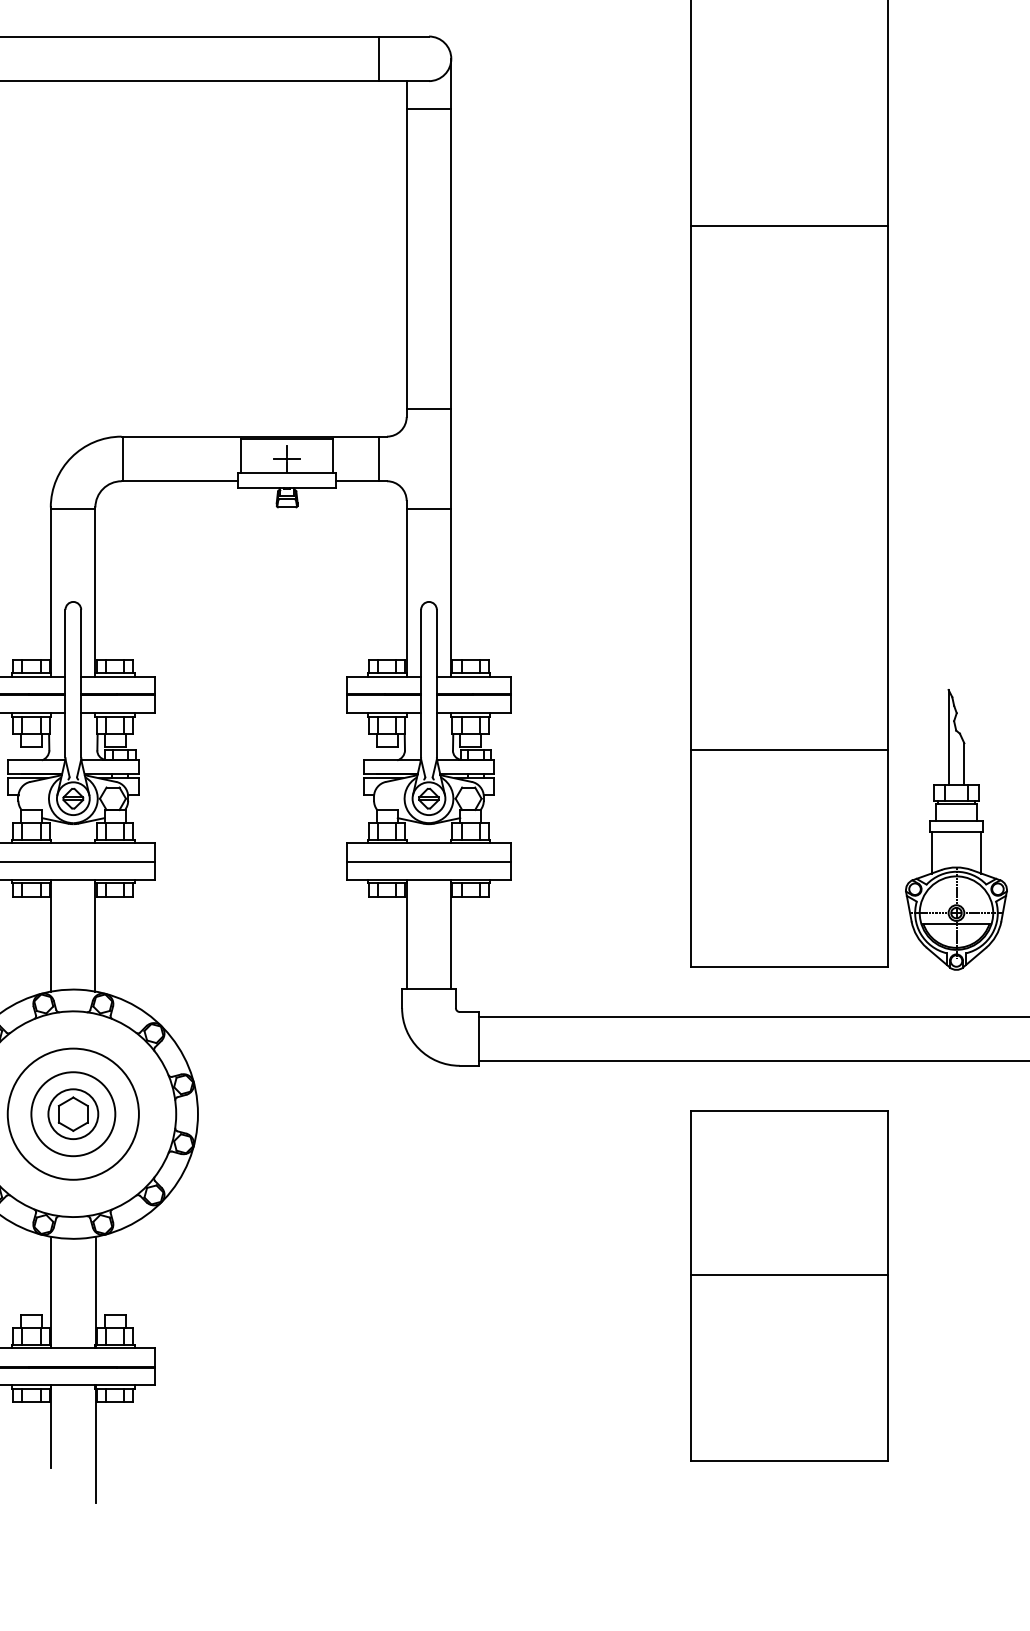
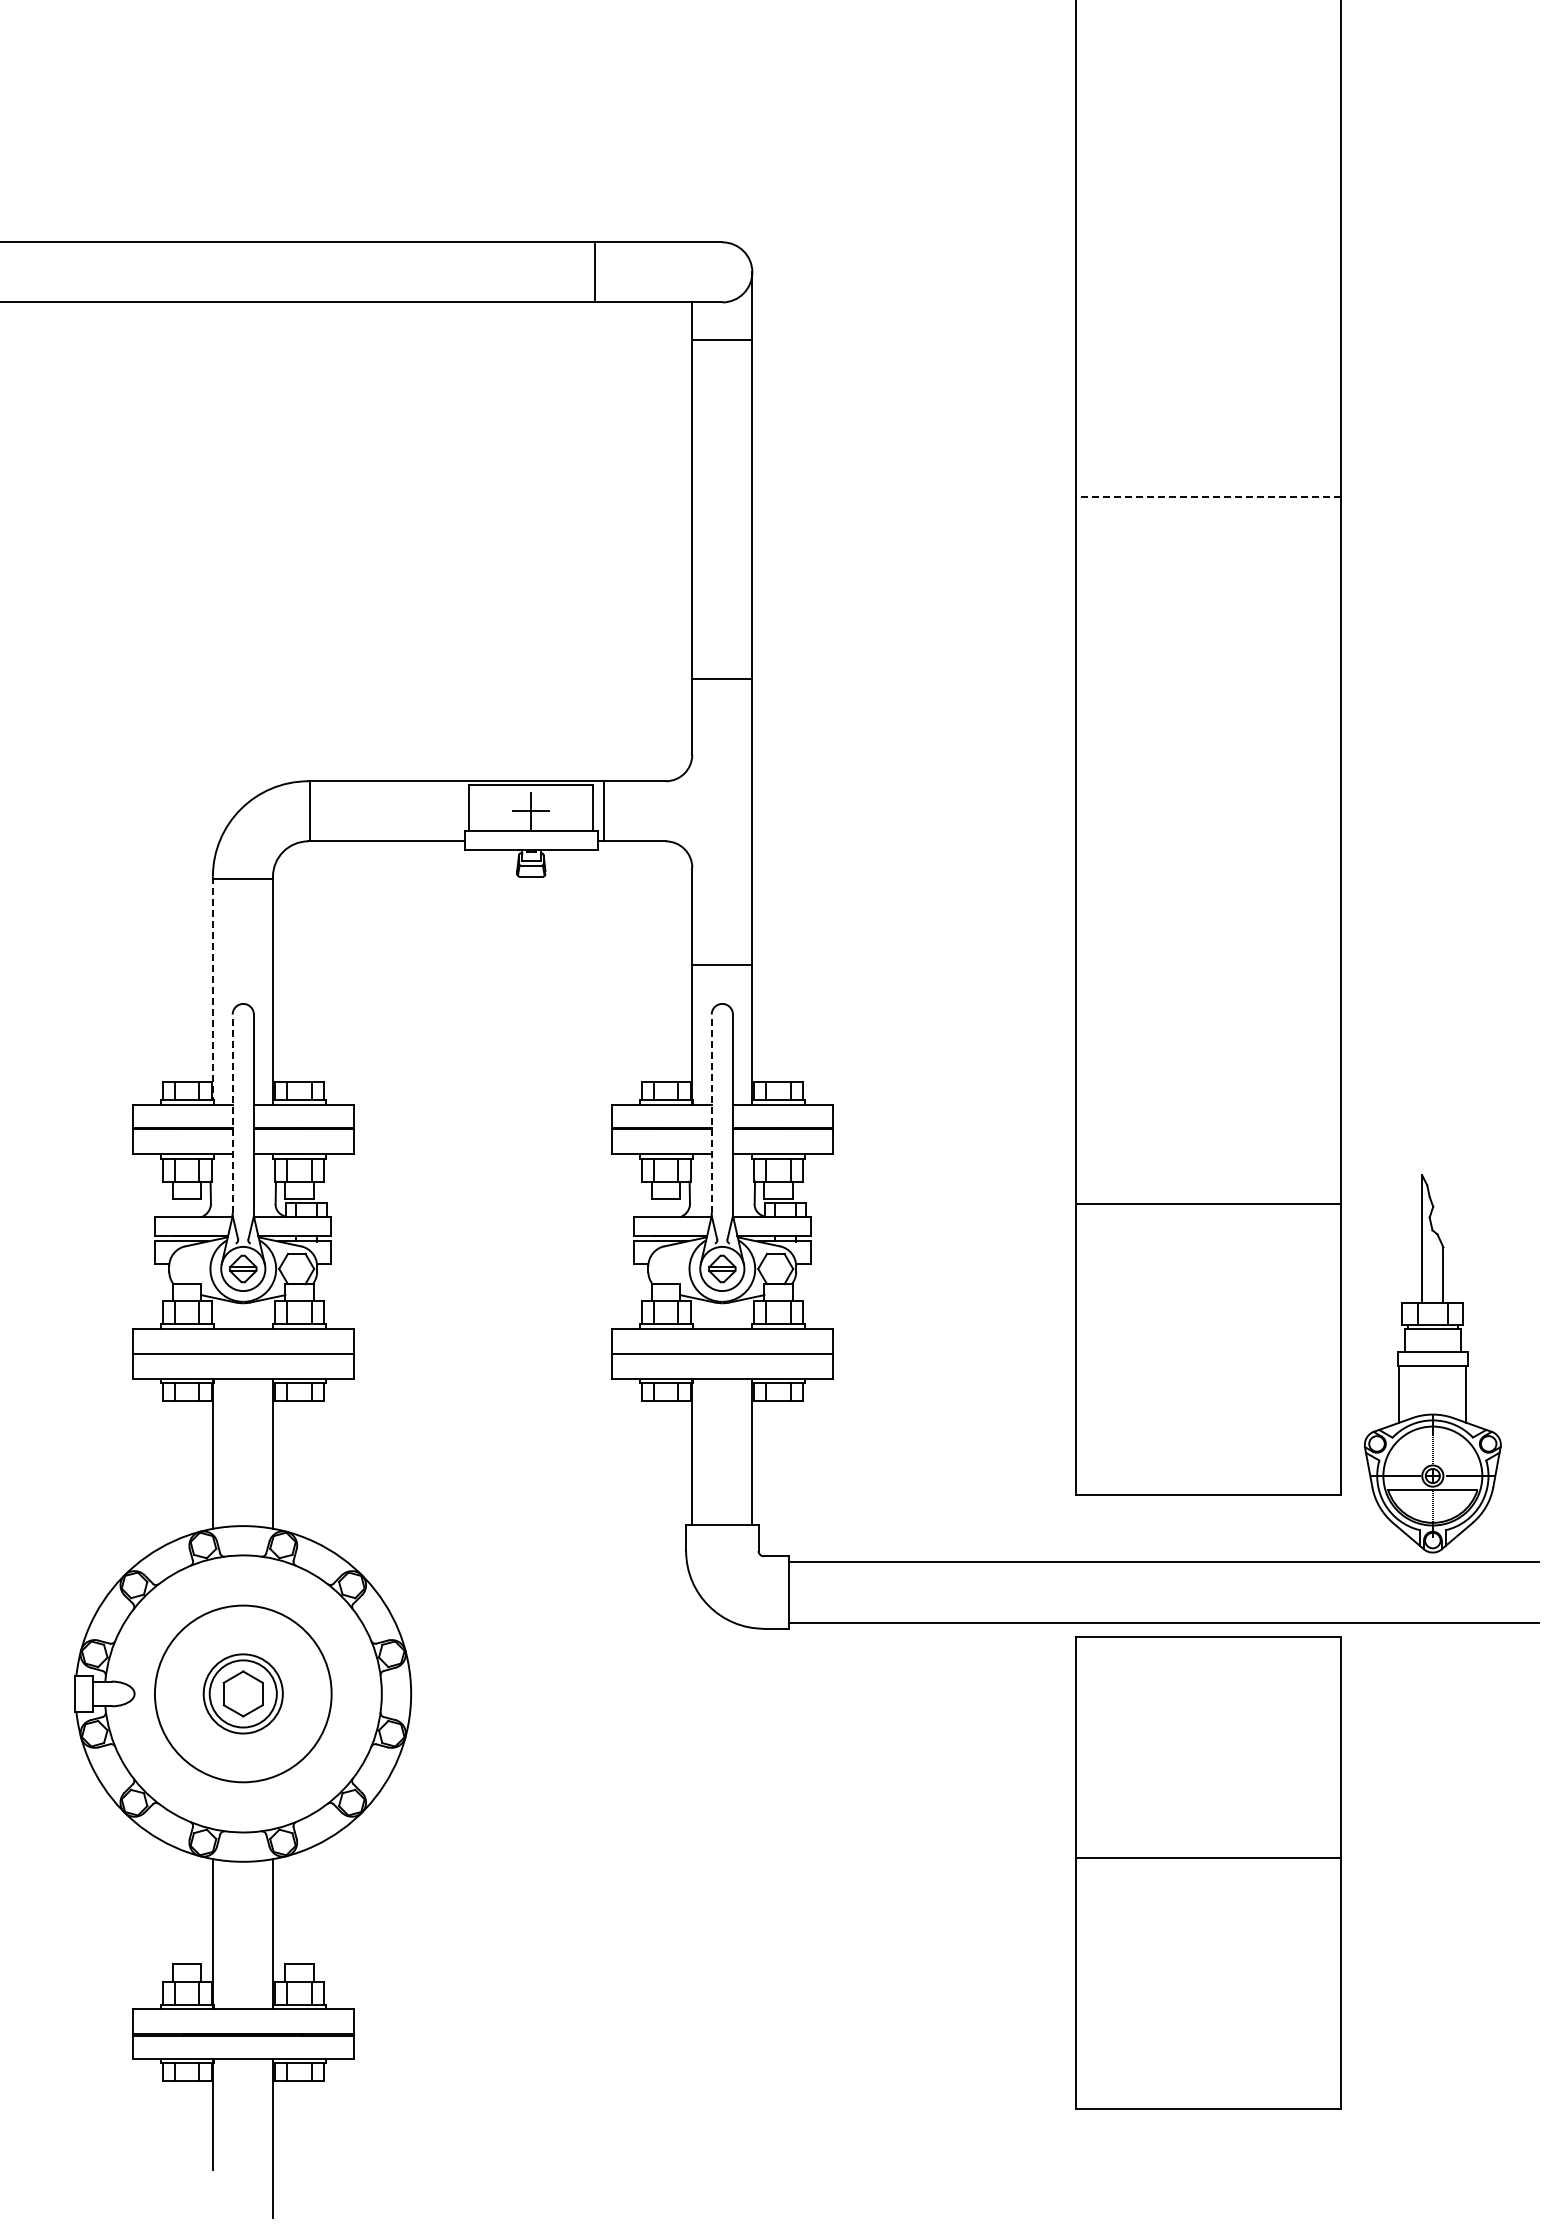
line: (379, 58) -> (595, 272), moved
line: (789, 225) -> (1208, 496), solid -> dashed
line: (429, 409) -> (722, 679), moved
line: (379, 459) -> (604, 811), moved
line: (429, 508) -> (722, 964), moved
line: (50, 590) -> (212, 988), solid -> dashed
line: (65, 683) -> (232, 1113), solid -> dashed
line: (420, 683) -> (711, 1113), solid -> dashed
part: (956, 829) -> (1432, 1363), moved
circle: (72, 1113) -> (242, 1693), size x0.7
part: (789, 1286) -> (1208, 1872), moved

